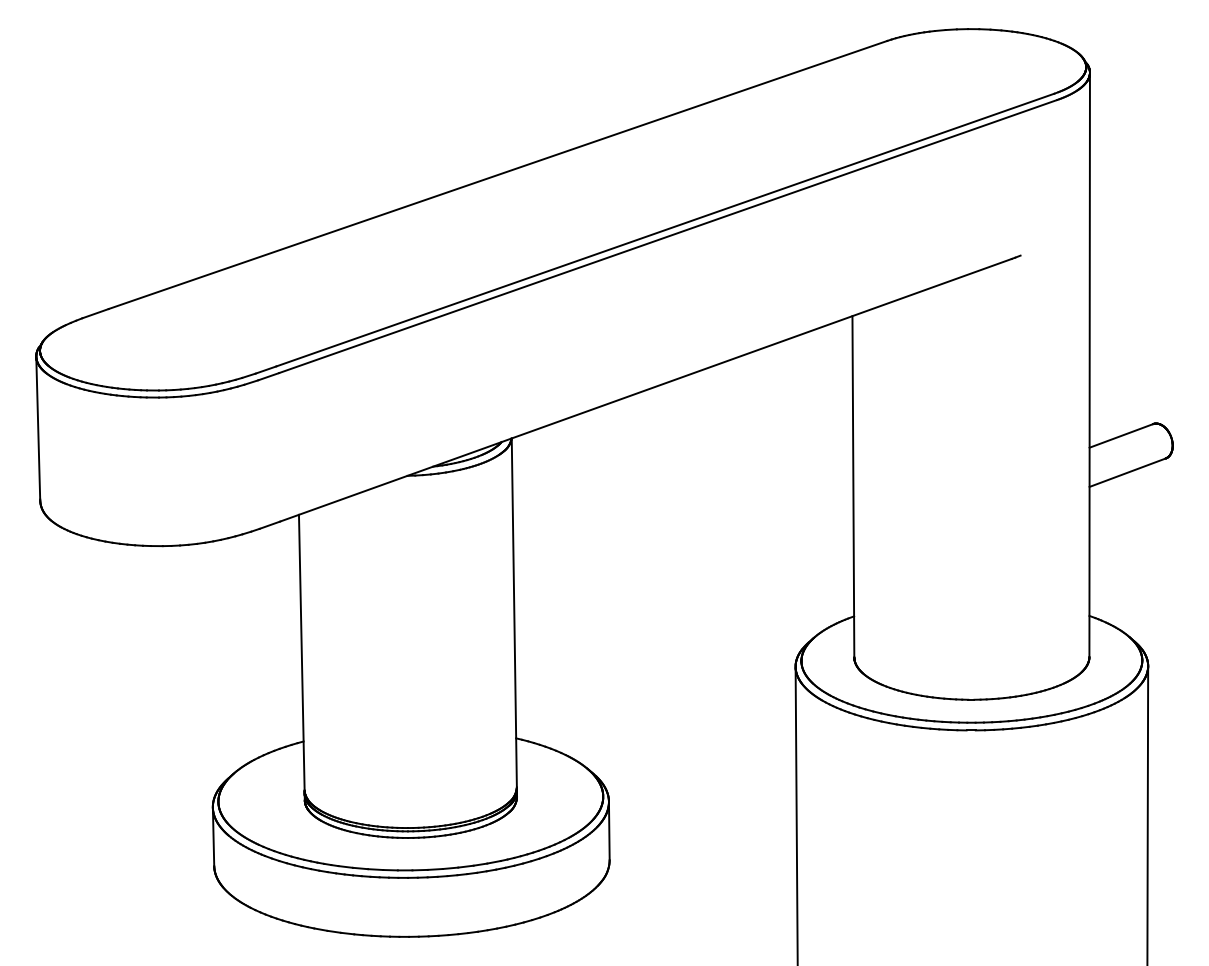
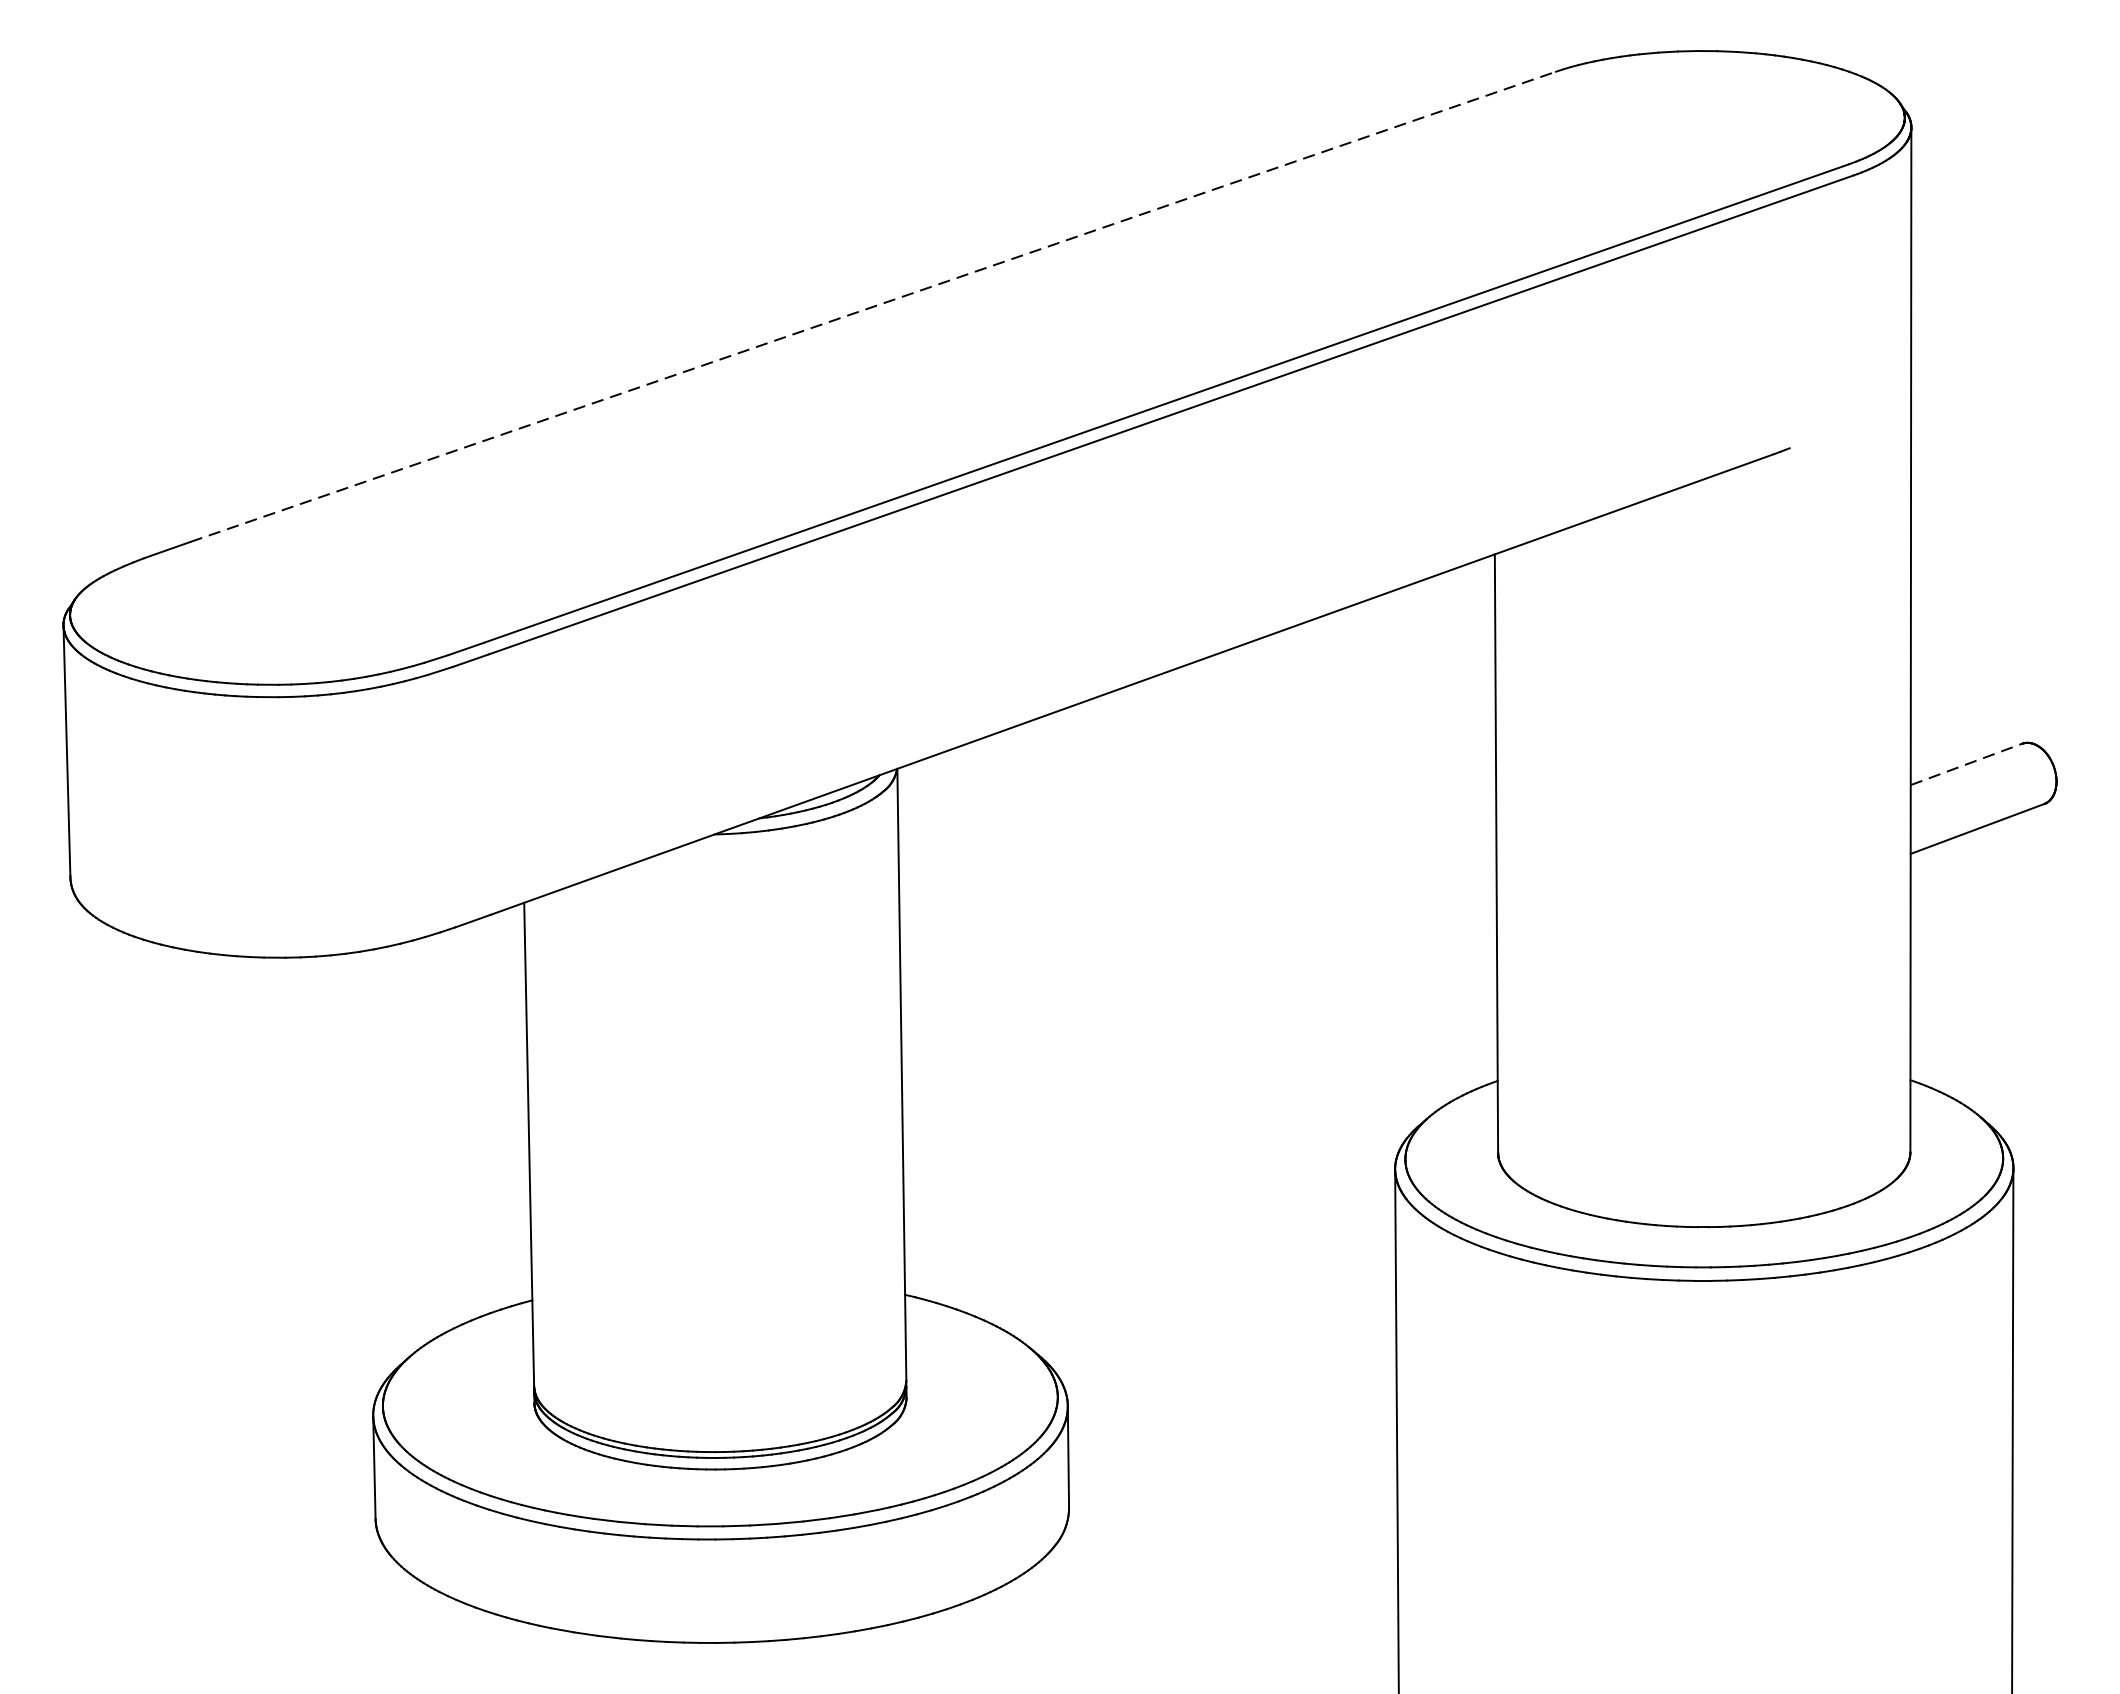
line: (498, 174) -> (874, 305), solid -> dashed
line: (1121, 435) -> (1966, 763), solid -> dashed

